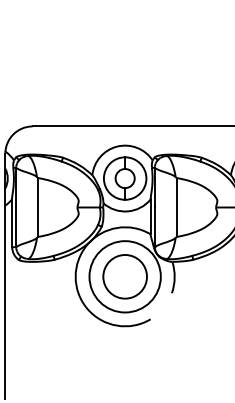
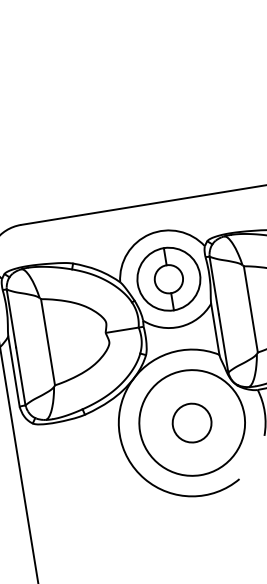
circle: (124, 276) -> (191, 422), size x0.6

